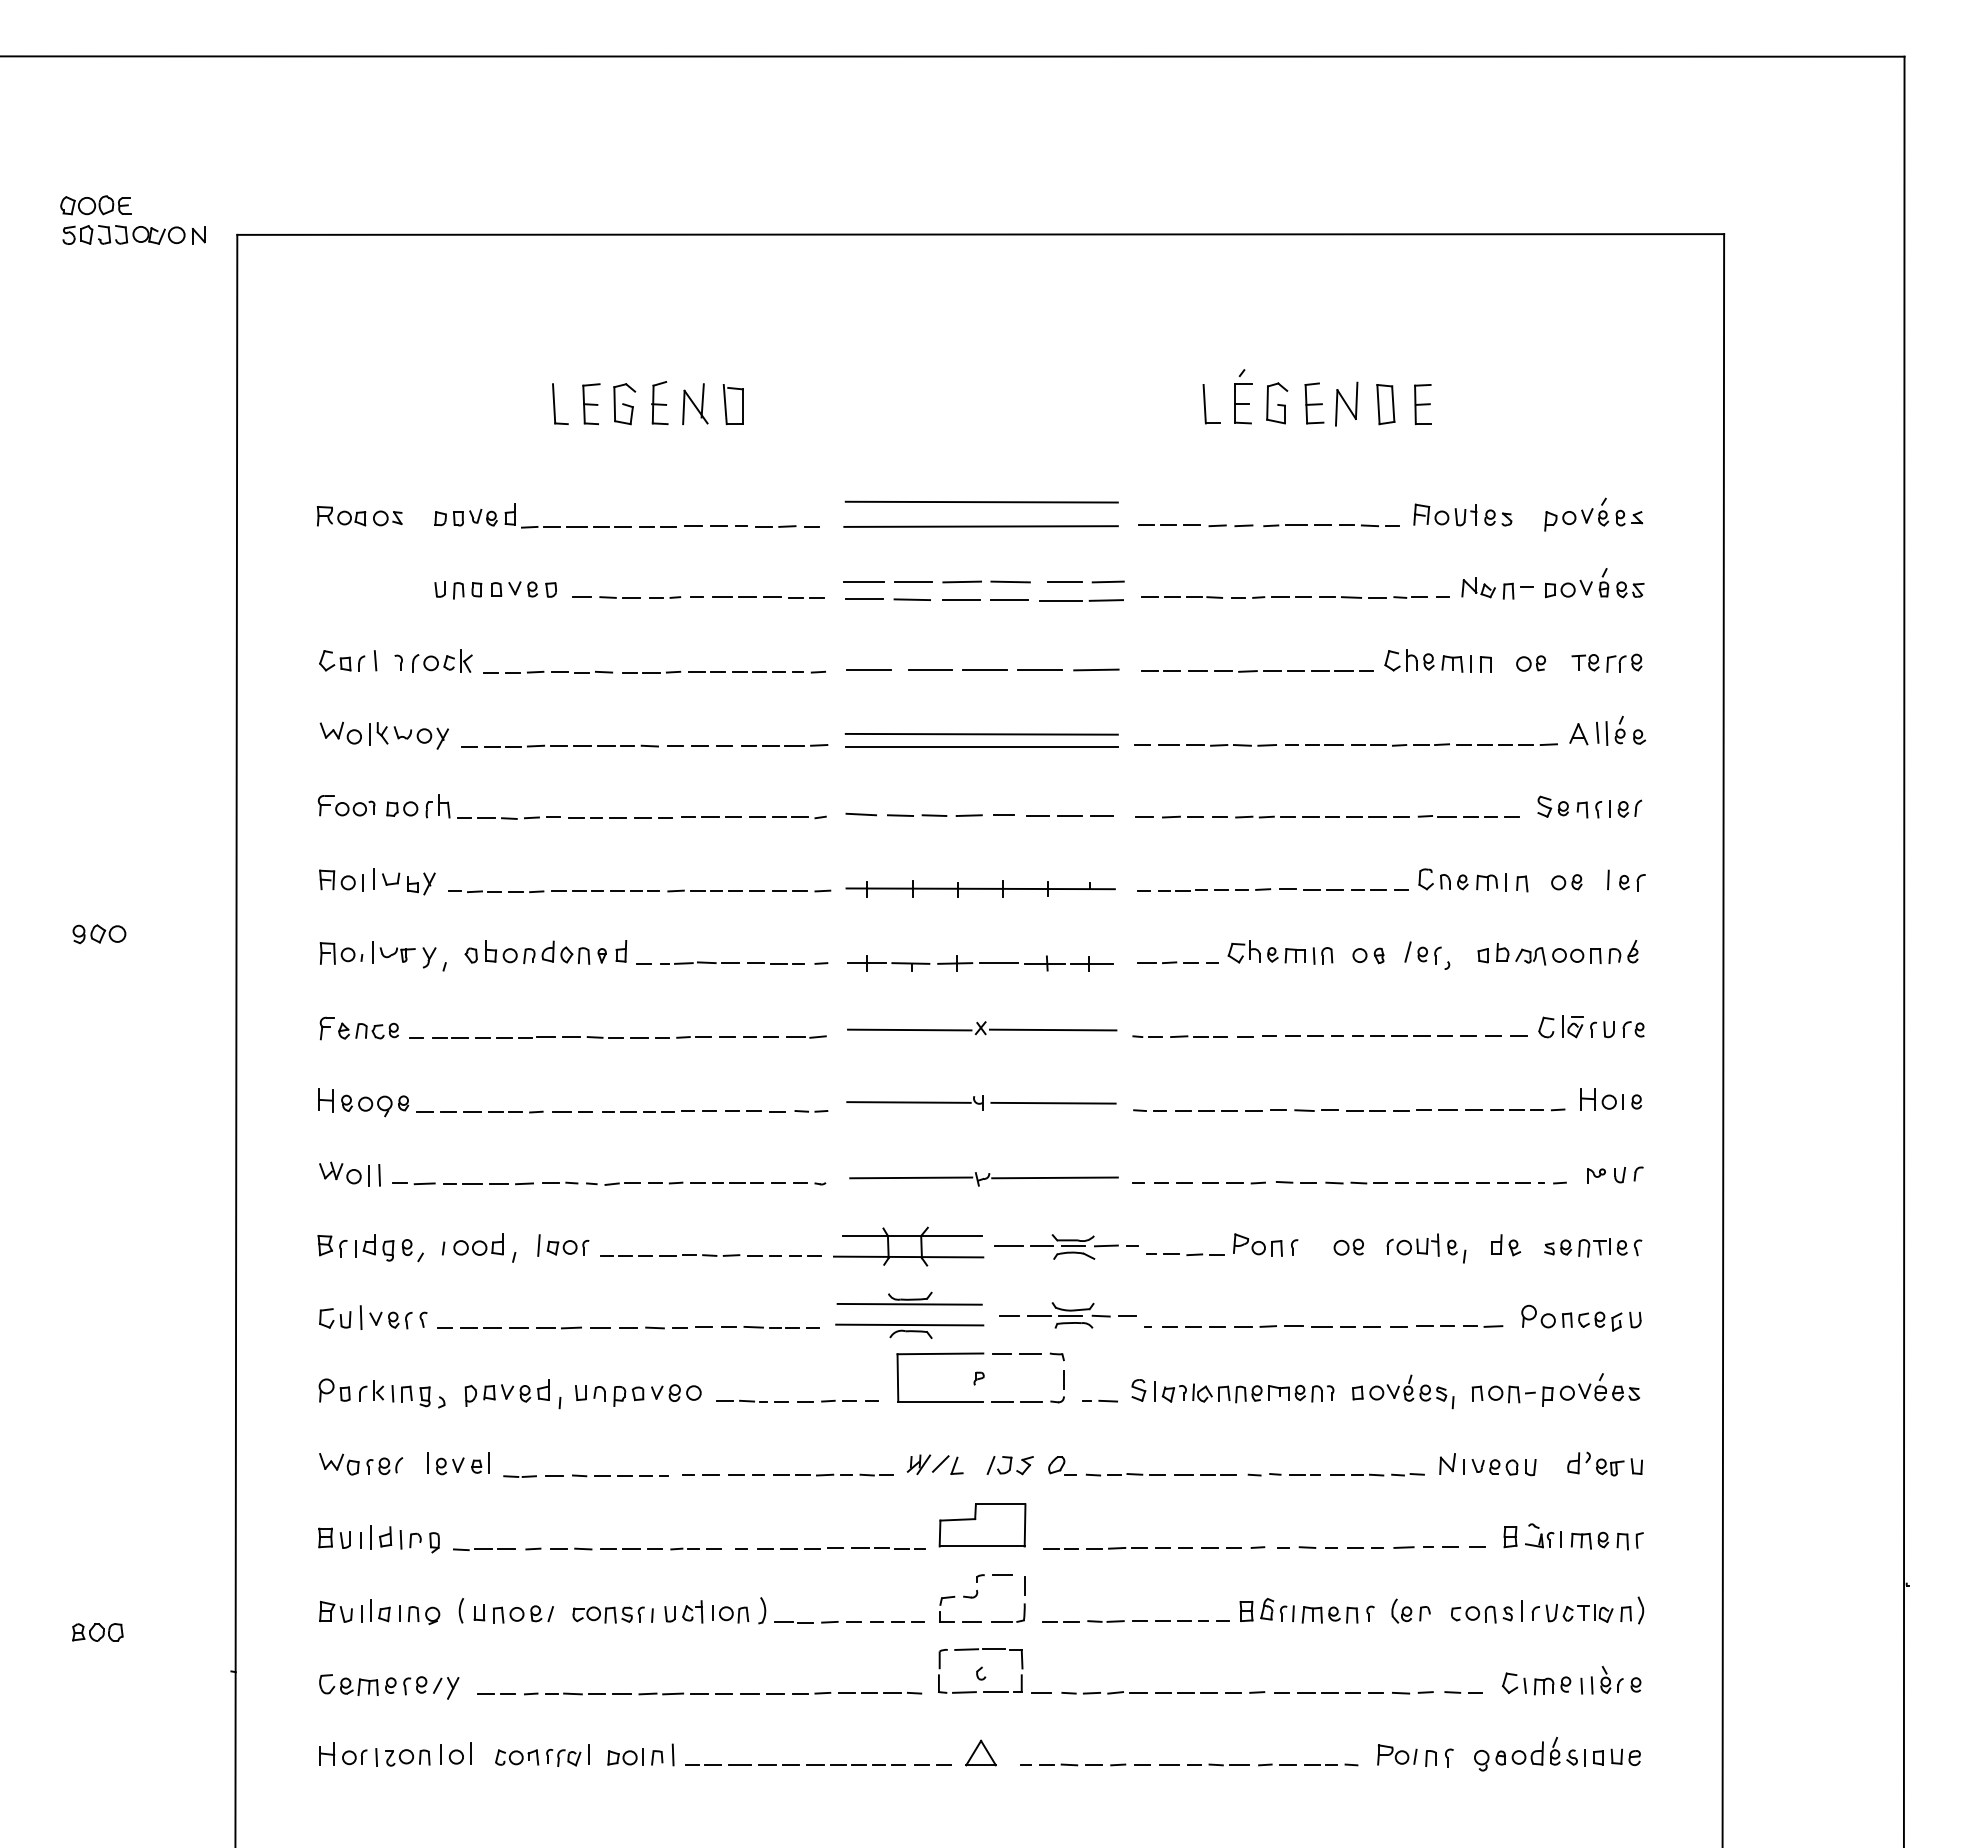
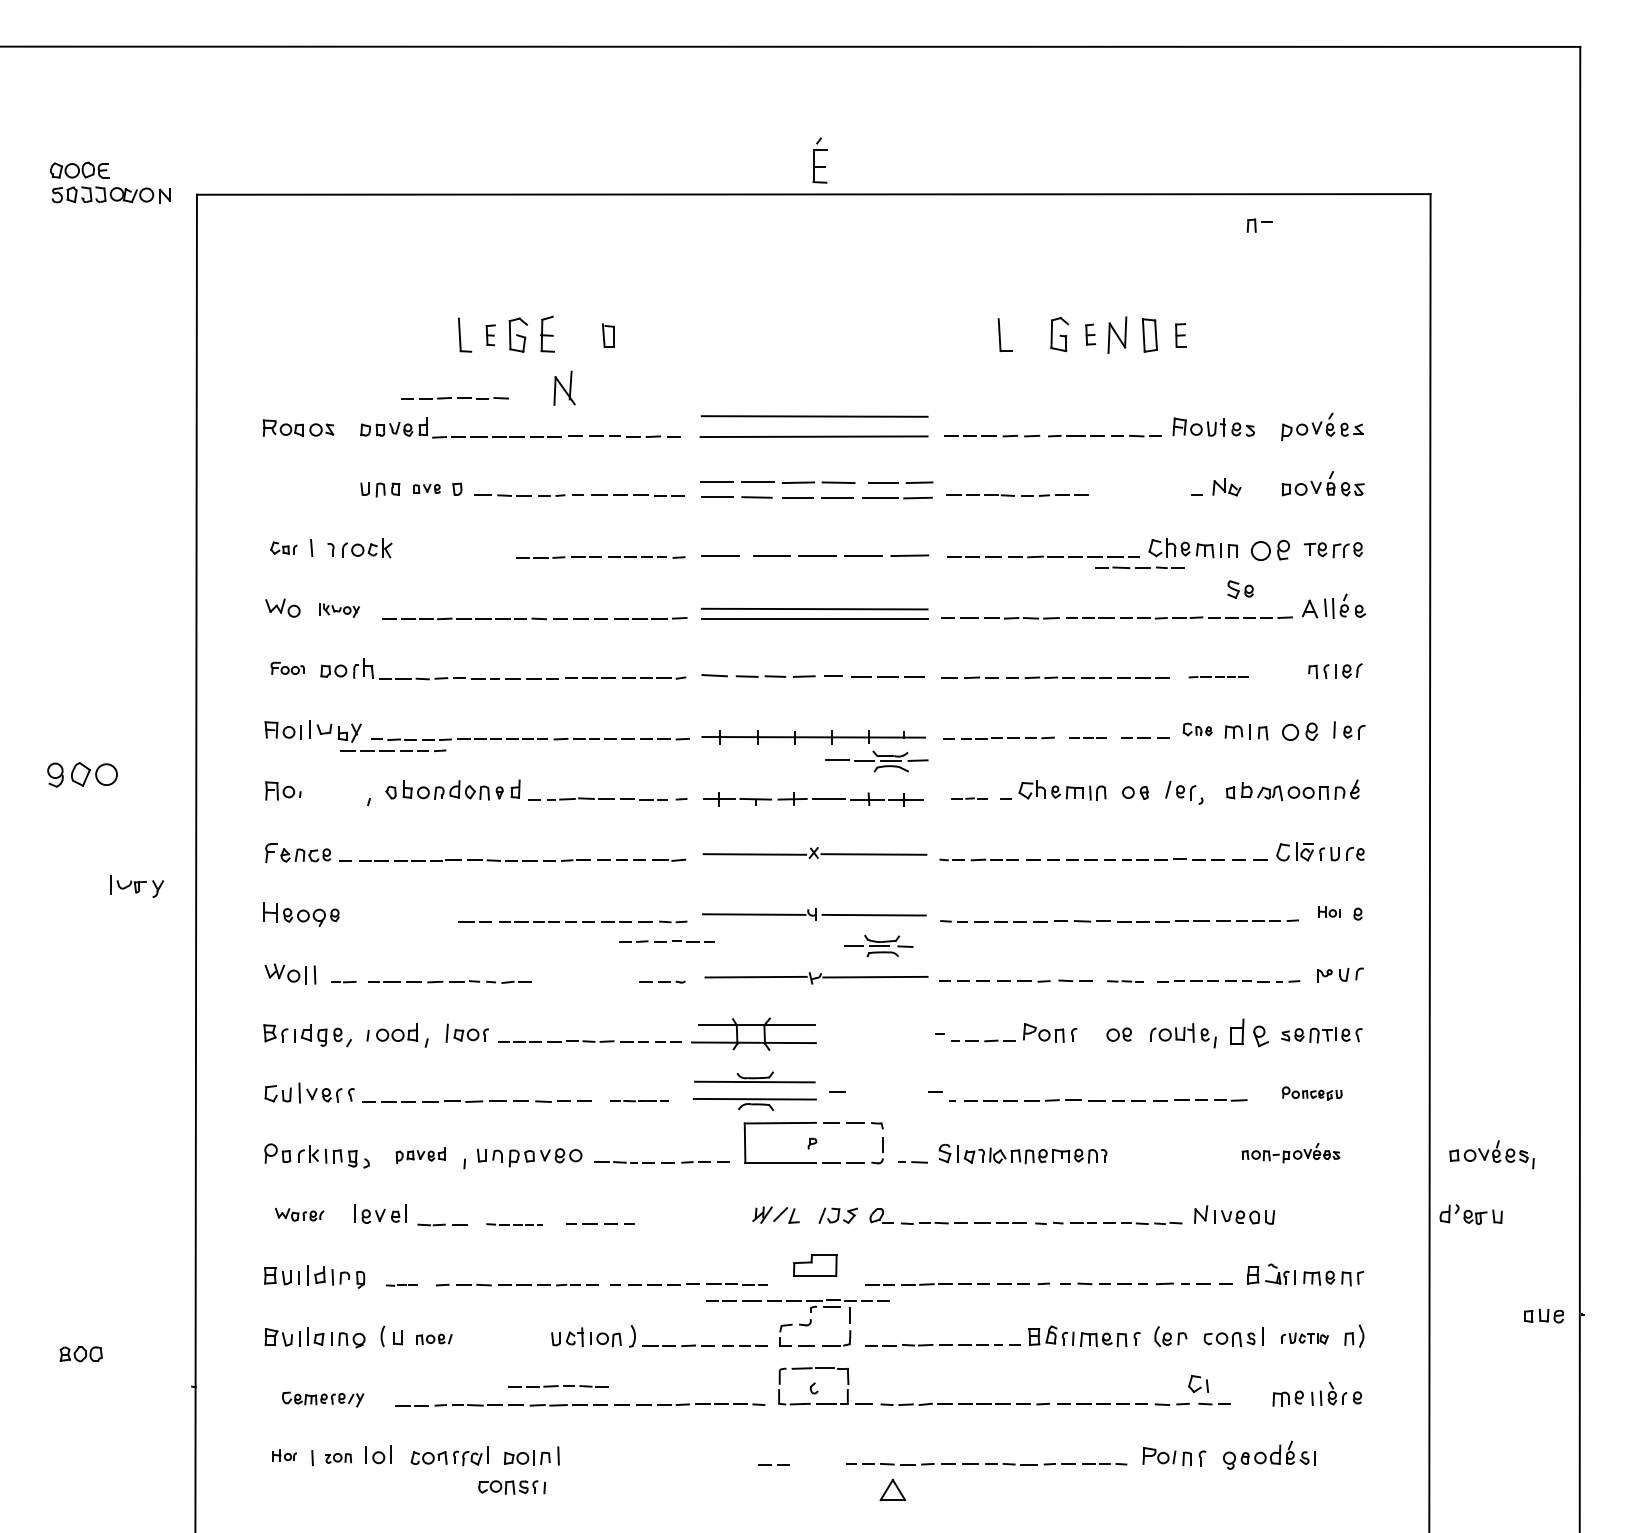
part: (1243, 403) -> (820, 166), moved
part: (1314, 403) -> (1090, 334), size x0.6
part: (591, 404) -> (490, 335), size x0.6
part: (695, 404) -> (564, 388), moved
part: (732, 404) -> (607, 335), size x0.7
part: (1422, 404) -> (1180, 335), size x0.7
part: (514, 589) -> (426, 488), size x0.7
part: (1517, 590) -> (1259, 225), moved
line: (1373, 597) -> (1139, 567), moved
part: (342, 660) -> (284, 547), size x0.7
part: (1530, 663) -> (1269, 550), size x1.6
part: (548, 671) -> (455, 397), moved
part: (409, 735) -> (339, 610), size x0.6
part: (346, 805) -> (287, 668), size x0.7
part: (1552, 806) -> (1240, 589), moved
part: (1468, 816) -> (1218, 677), size x0.7
part: (1443, 879) -> (1197, 729), size x0.7
part: (1566, 882) -> (1299, 732), size x1.4
part: (1311, 889) -> (1088, 737), size x0.7
part: (99, 934) -> (82, 775), size x1.6
part: (404, 954) -> (137, 886), moved
part: (1167, 962) -> (968, 798), size x0.7
part: (1601, 1099) -> (1328, 912), size x0.6
part: (479, 1111) -> (392, 750), moved
part: (705, 1182) -> (666, 941), moved
part: (1356, 1182) -> (1125, 980), size x0.7
part: (413, 1183) -> (343, 981), size x0.7
part: (1506, 1245) -> (1250, 1033), size x1.6
part: (1056, 1246) -> (876, 761), moved
part: (1068, 1315) -> (878, 946), moved
part: (1581, 1317) -> (1312, 1092), size x0.6
part: (770, 1327) -> (639, 1101), size x0.7
part: (1555, 1389) -> (1290, 1152), size x0.7
part: (1403, 1391) -> (1492, 1154), moved
part: (506, 1392) -> (420, 1155), size x0.7
part: (1604, 1463) -> (1470, 1214), moved
part: (361, 1464) -> (300, 1214), size x0.7
part: (833, 1474) -> (558, 1385), moved
part: (620, 1475) -> (514, 1224), size x0.7
part: (982, 1525) -> (815, 1265), size x0.6
part: (484, 1549) -> (402, 1285), size x0.6
part: (1572, 1613) -> (1304, 1338), size x0.7
part: (523, 1614) -> (434, 1339), size x0.7
part: (612, 1614) -> (511, 1487), moved
part: (1514, 1682) -> (1198, 1383), moved
part: (389, 1686) -> (323, 1399), size x0.7
part: (980, 1752) -> (892, 1489), moved
part: (343, 1753) -> (285, 1454), size x0.6
part: (1616, 1756) -> (1543, 1315), moved
part: (407, 1757) -> (338, 1458), size x0.7
line: (795, 1764) -> (797, 1300), moved

